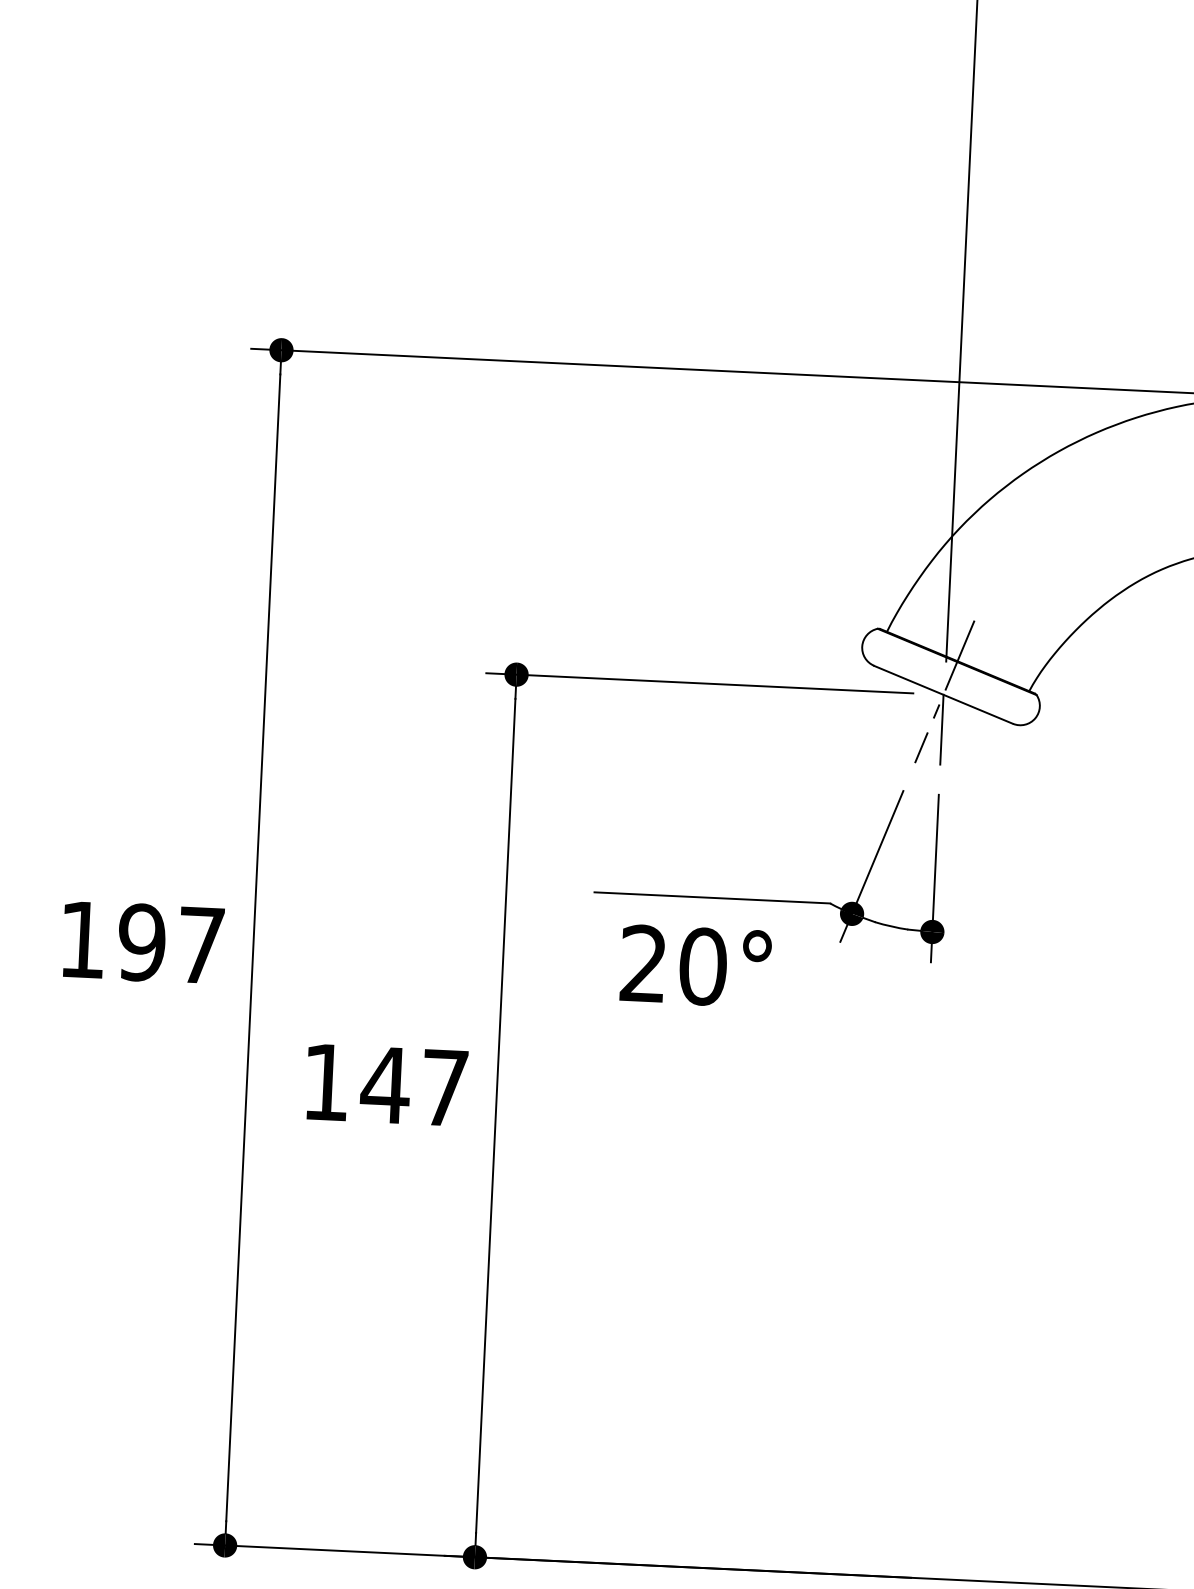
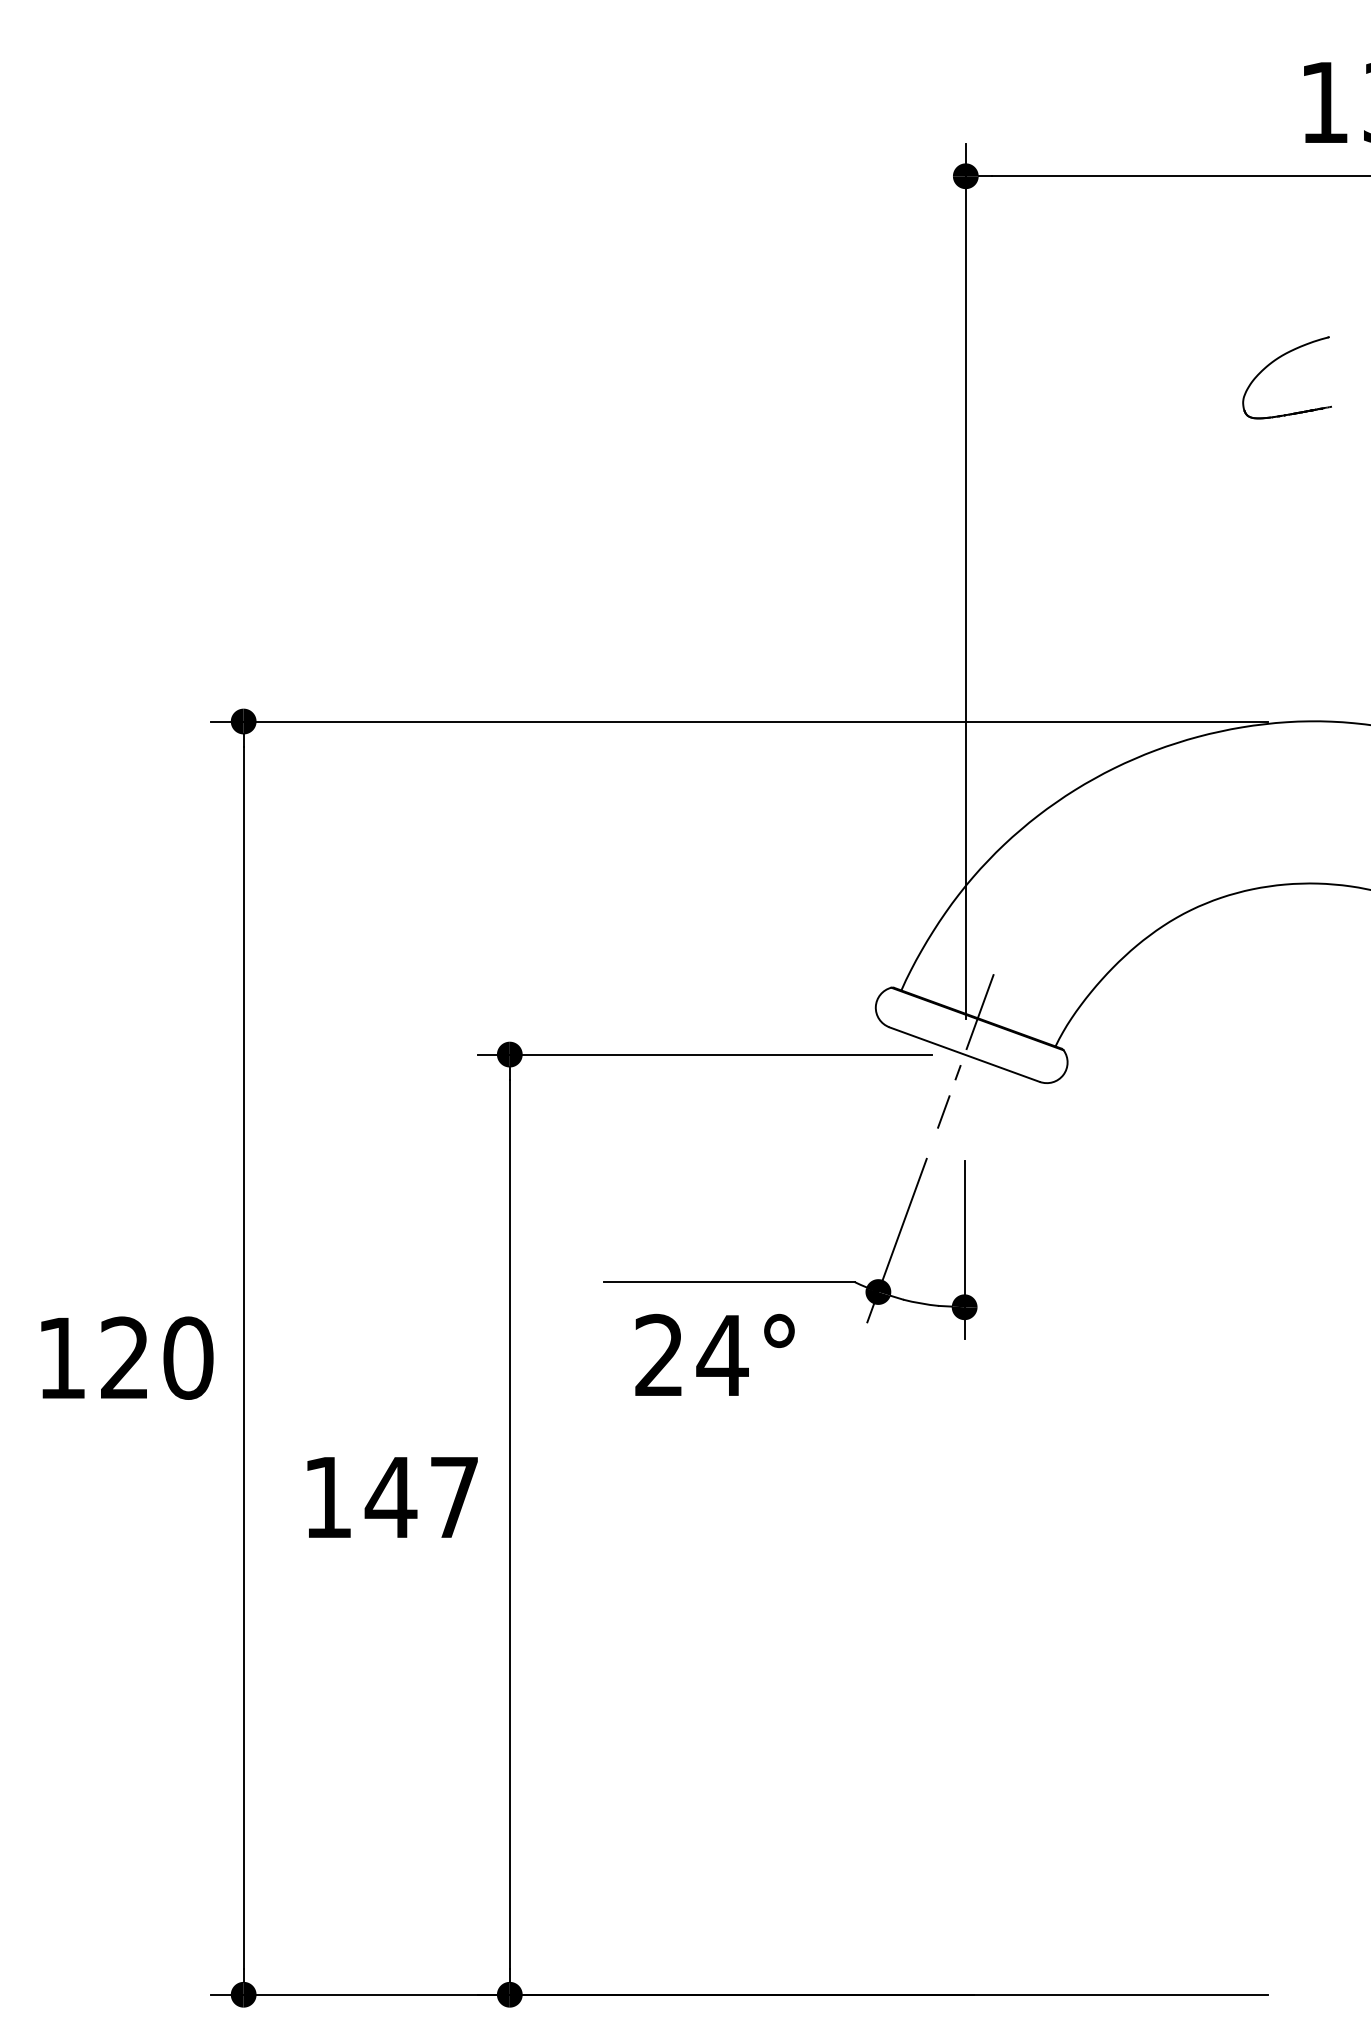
line: (941, 729) -> (964, 1091), removed
text: (171, 943) -> (156, 1357), 197 -> 120
text: (702, 966) -> (722, 1355), 20° -> 24°

